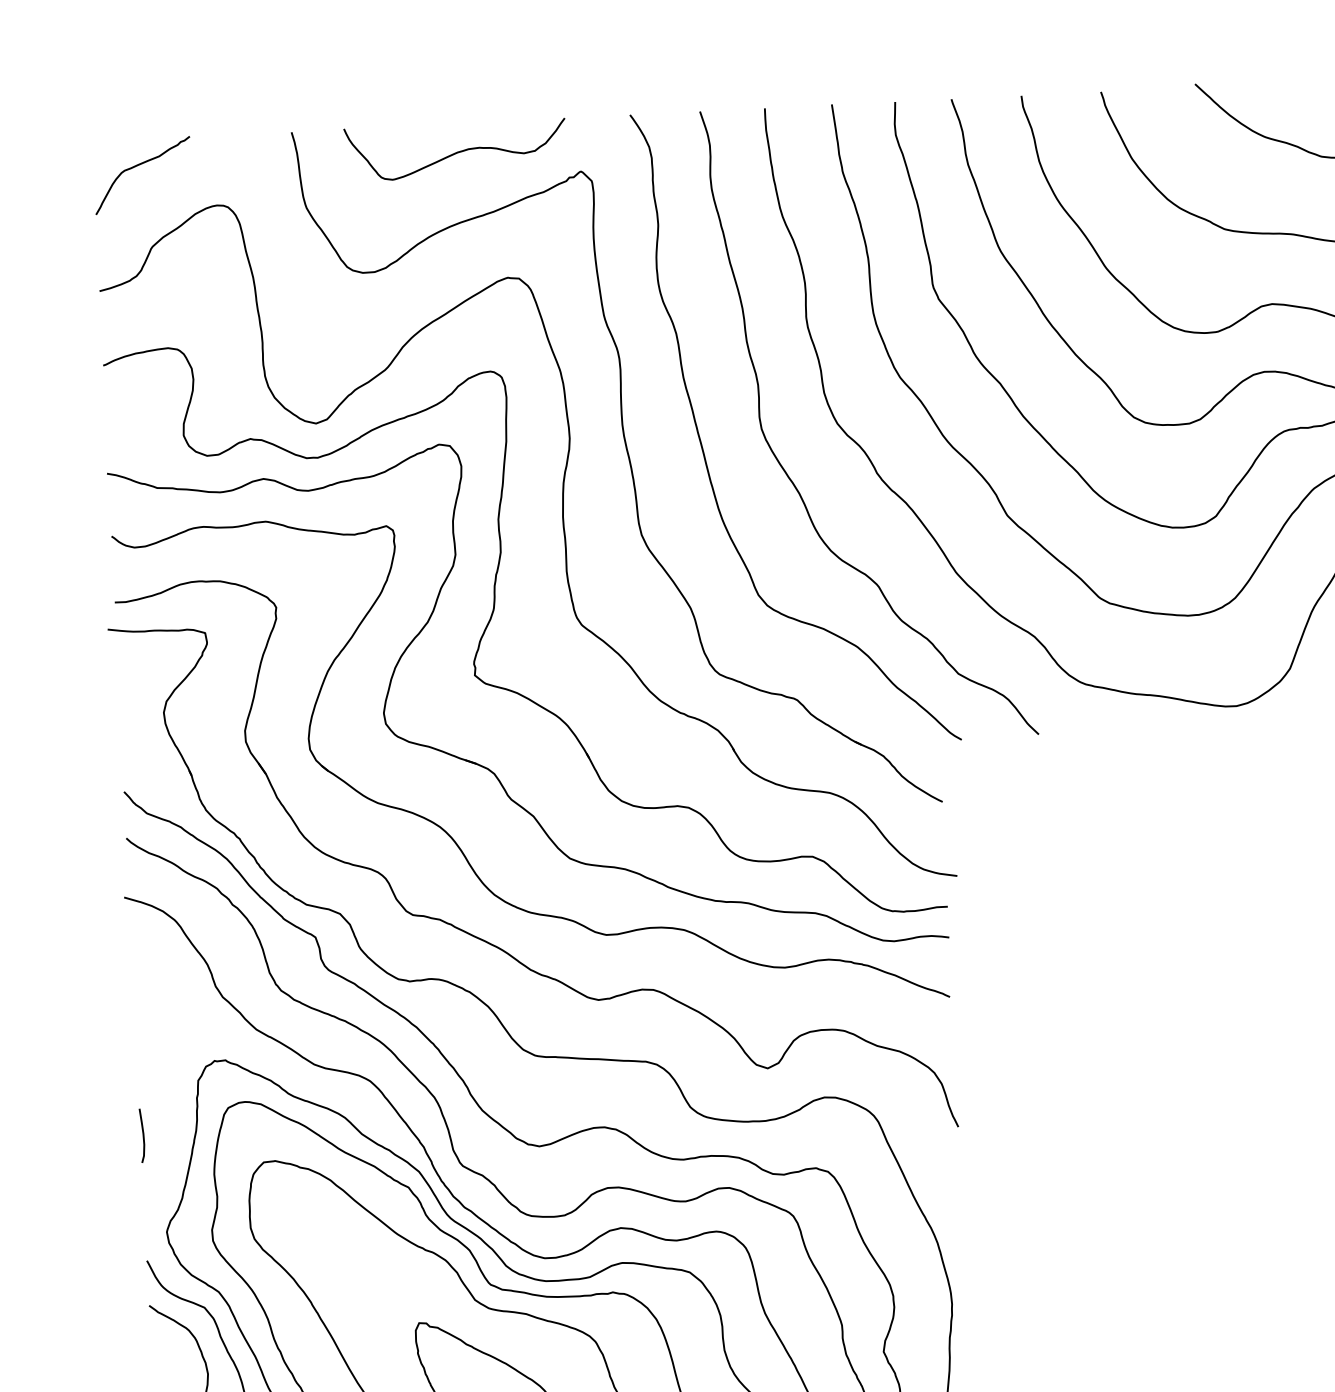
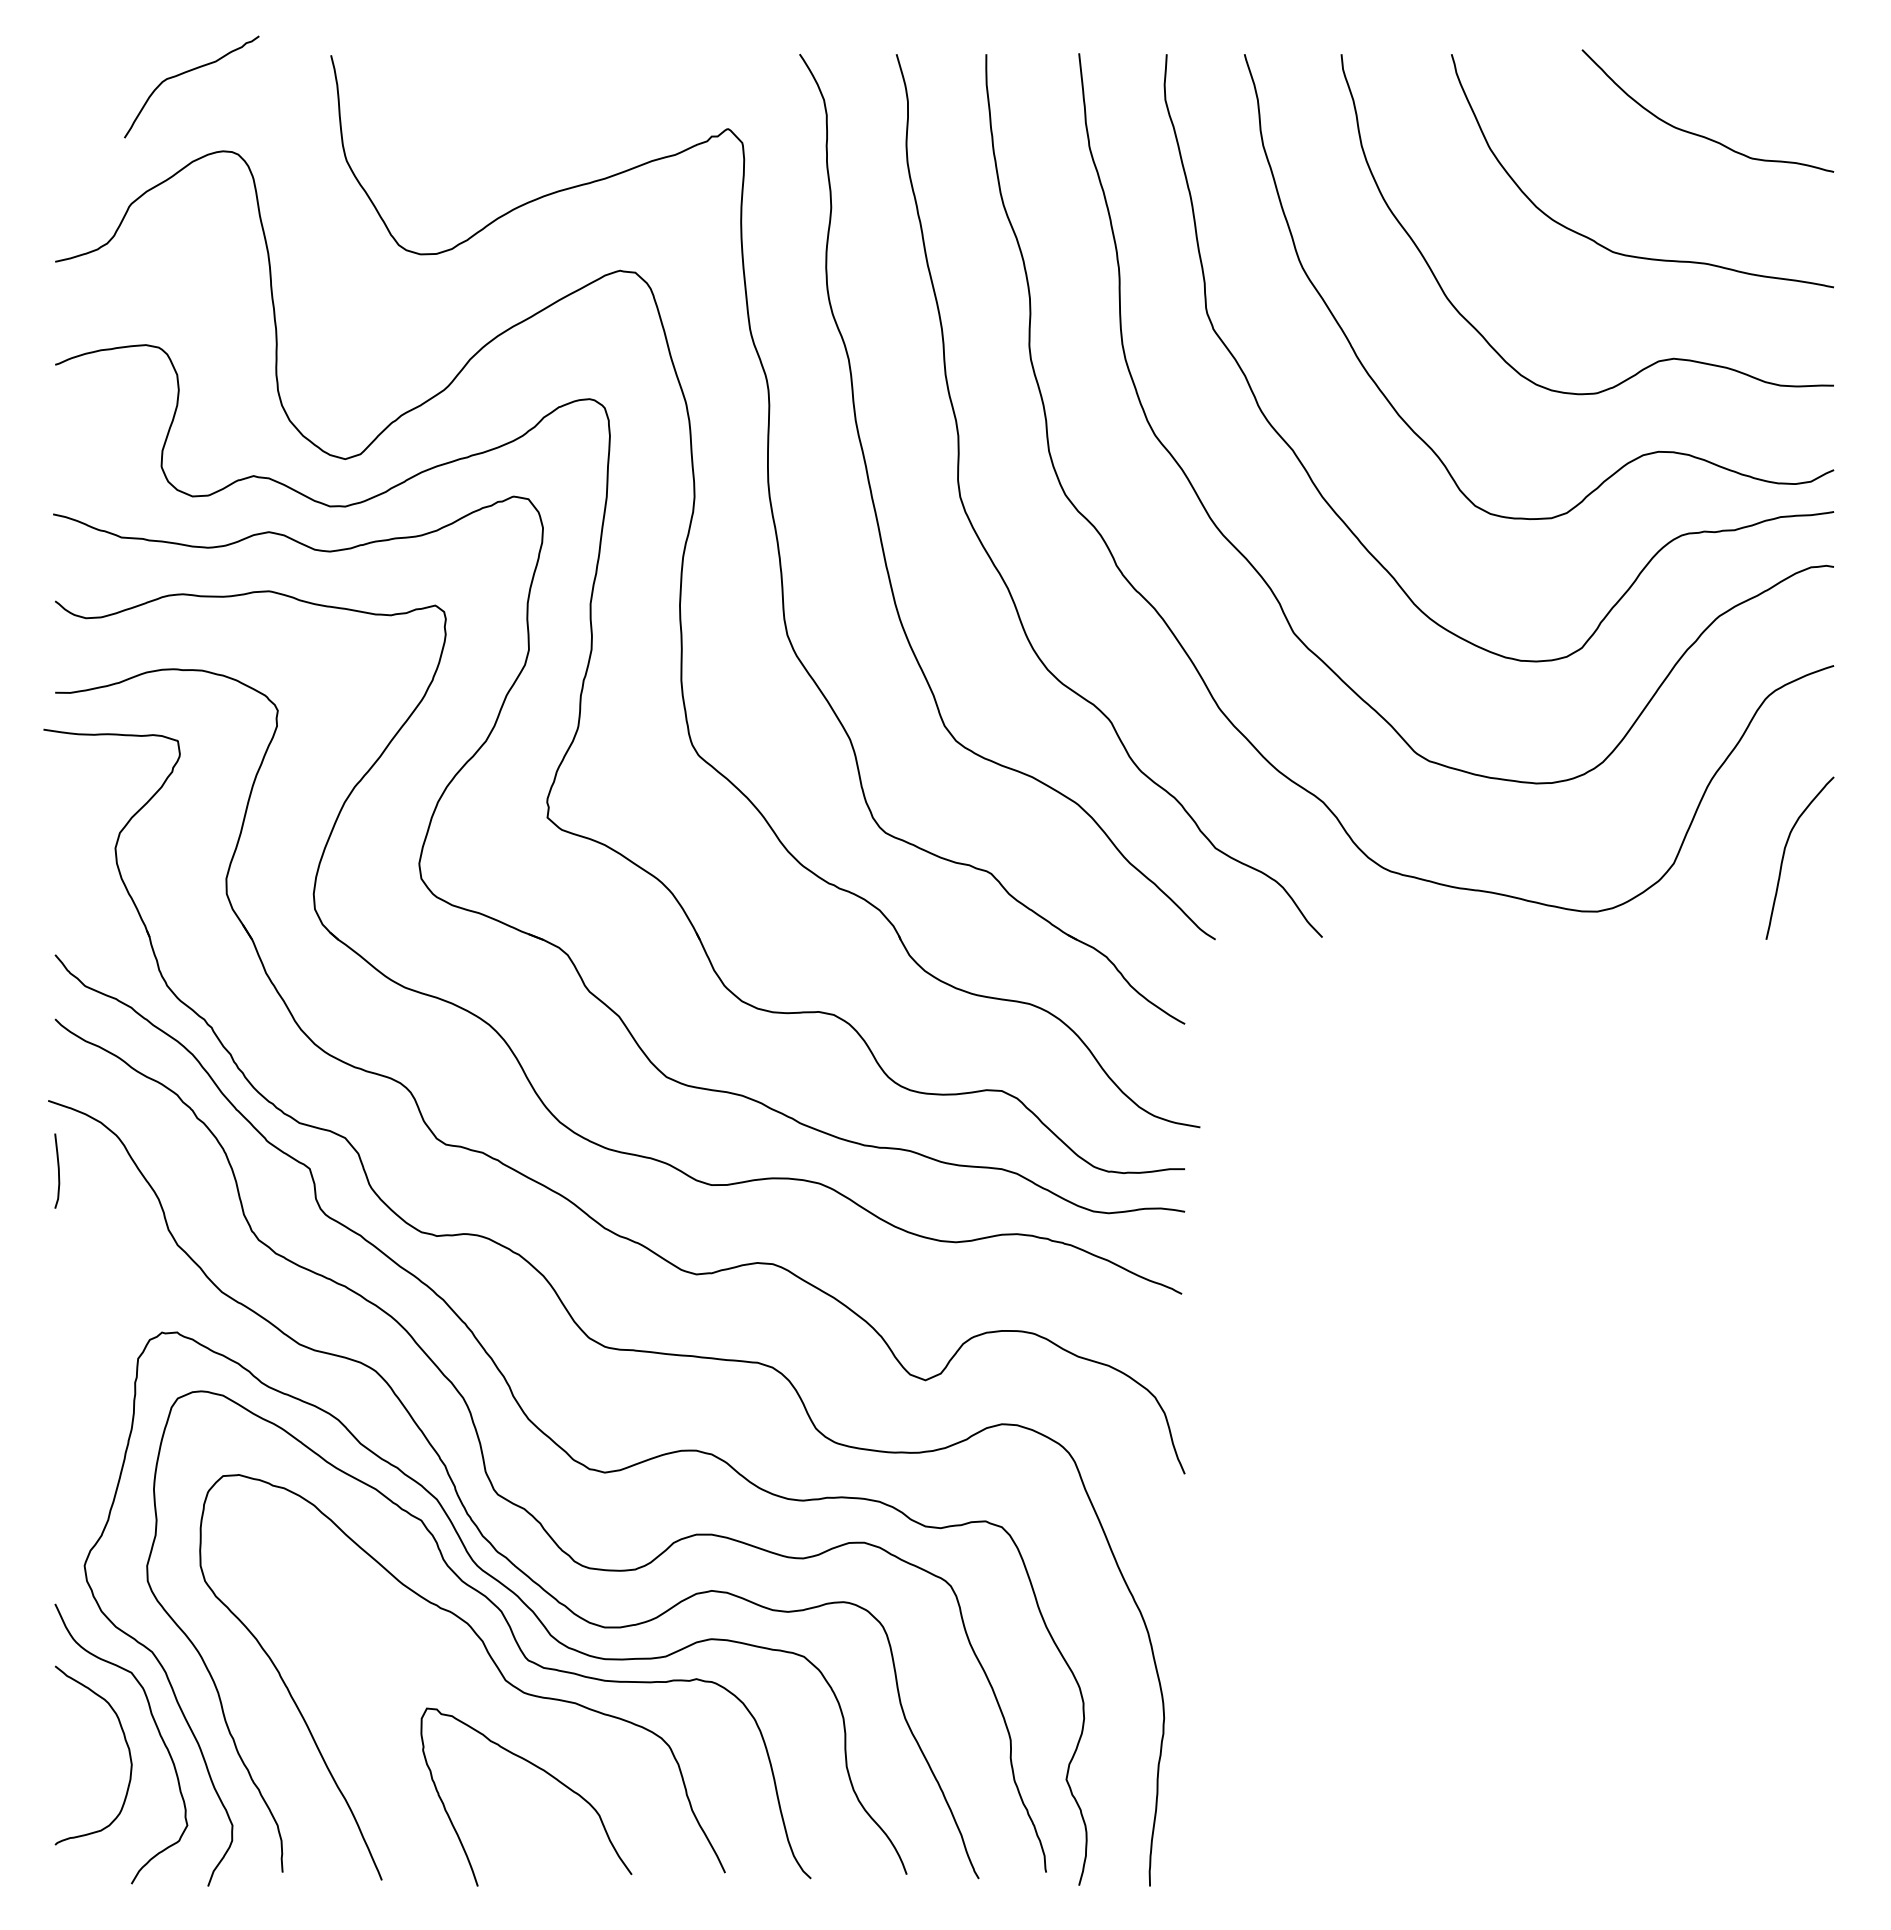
curve: (457, 151) -> (558, 93), removed
curve: (139, 165) -> (188, 72), moved
curve: (143, 1135) -> (58, 1170), moved

